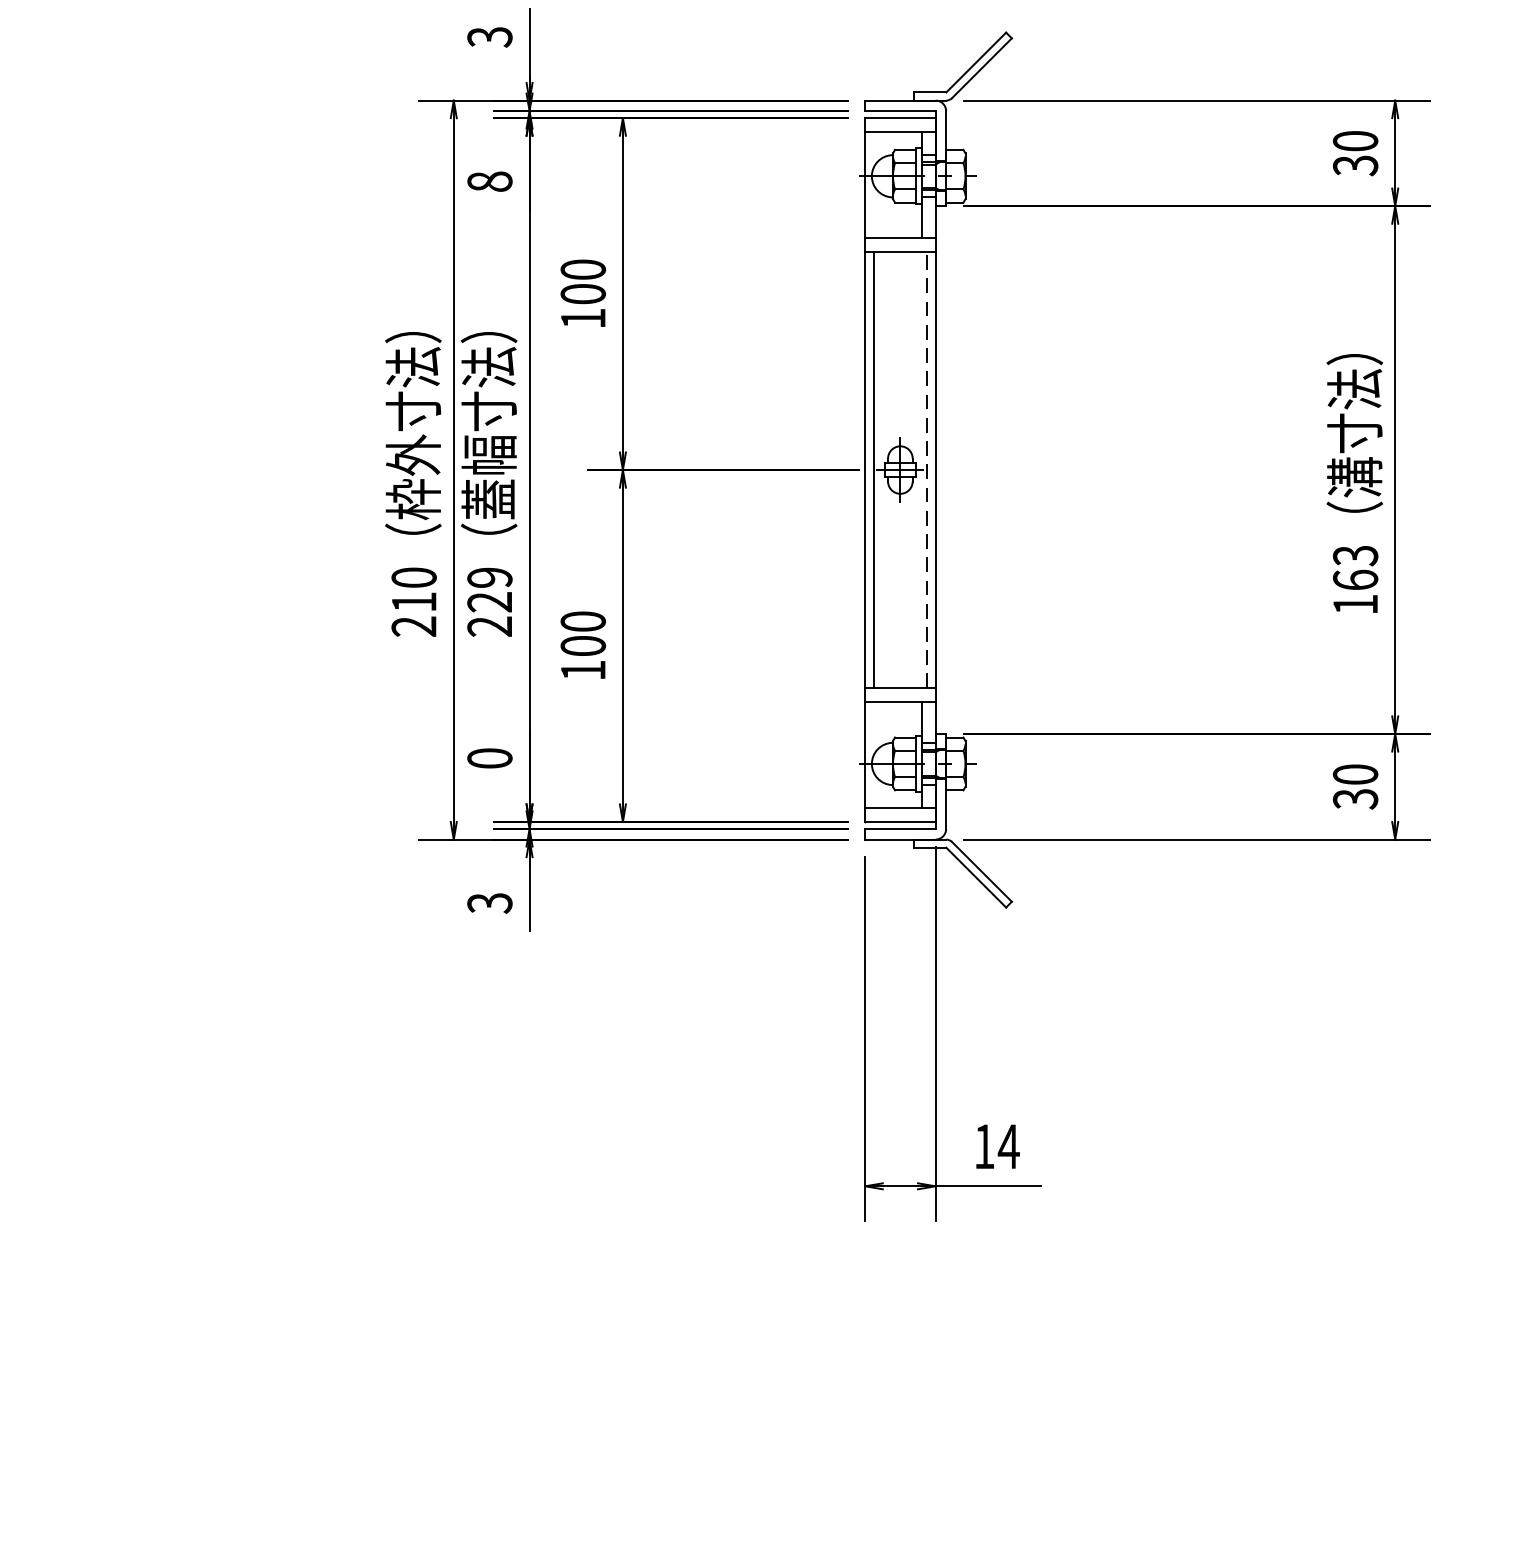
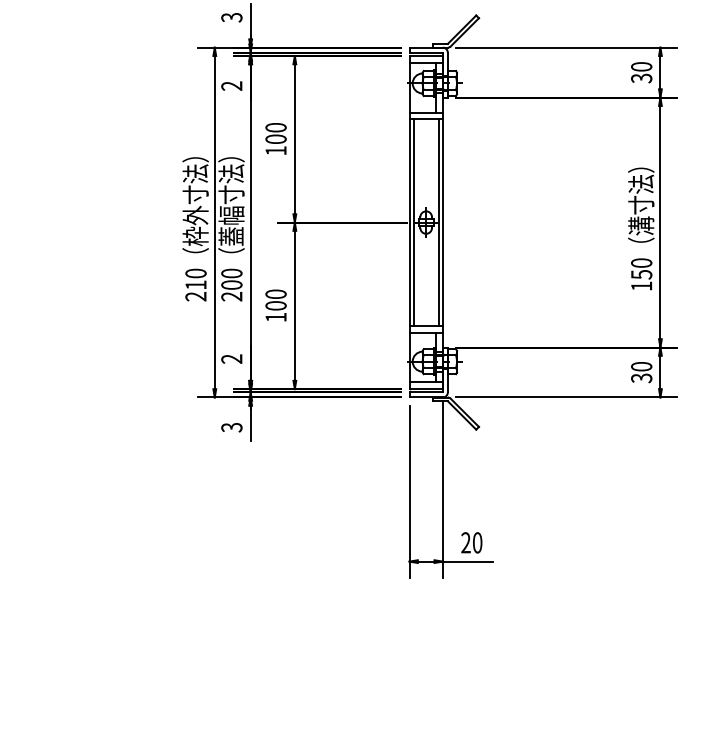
text: (489, 180) -> (231, 85), 8 -> 2
line: (926, 469) -> (438, 222), dashed -> solid
text: (1355, 567) -> (641, 268), 163 -> 150
text: (489, 588) -> (231, 278), 229 -> 200
text: (489, 757) -> (231, 358), 0 -> 2
text: (996, 1145) -> (471, 542), 14 -> 20

